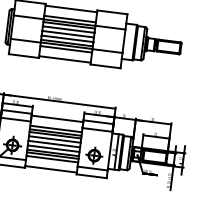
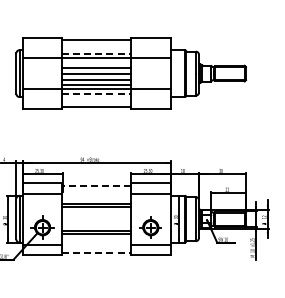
line: (70, 19) -> (97, 53), solid -> dashed
line: (69, 25) -> (96, 61), removed
line: (66, 49) -> (97, 93), solid -> dashed
line: (57, 118) -> (96, 185), solid -> dashed
line: (56, 129) -> (96, 199), removed
line: (54, 139) -> (96, 213), removed
line: (54, 144) -> (96, 219), removed
line: (53, 148) -> (96, 225), removed
line: (52, 159) -> (96, 239), removed
line: (51, 169) -> (97, 252), solid -> dashed

